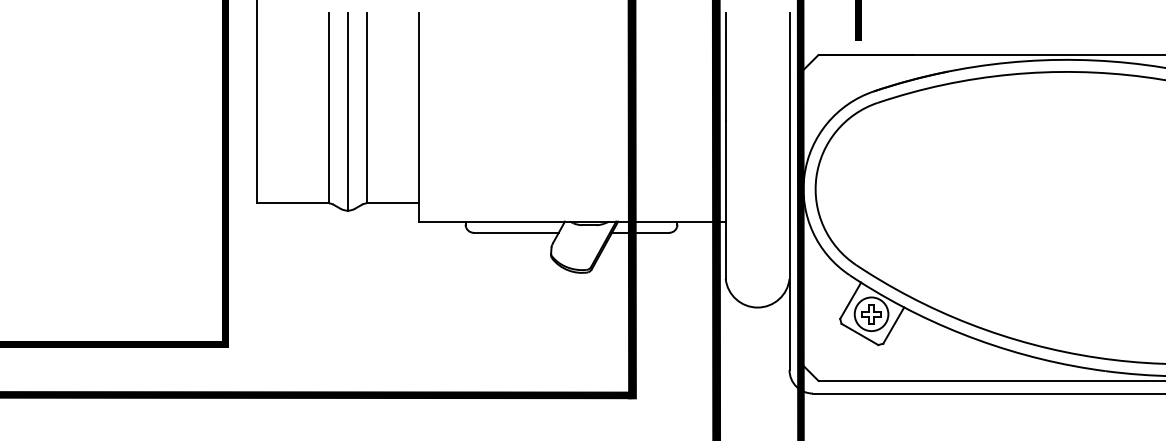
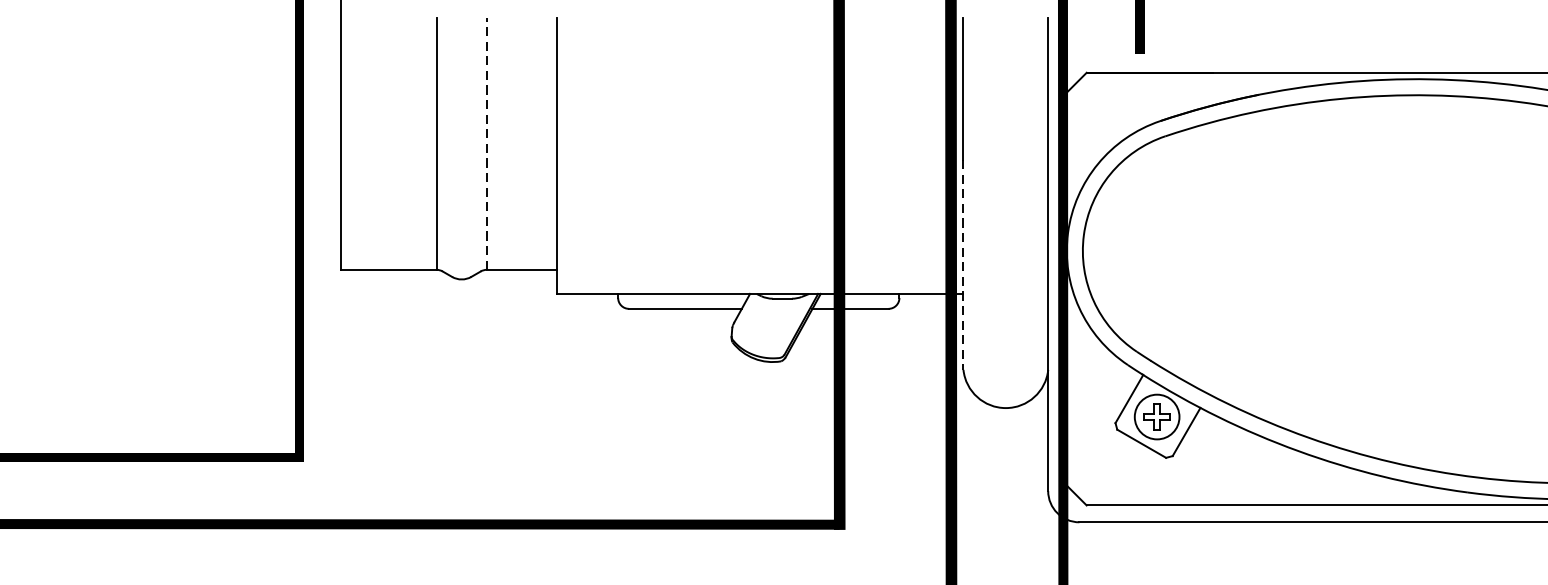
line: (366, 107) -> (486, 142), solid -> dashed
line: (347, 111) -> (461, 147), removed
line: (725, 200) -> (963, 265), solid -> dashed

